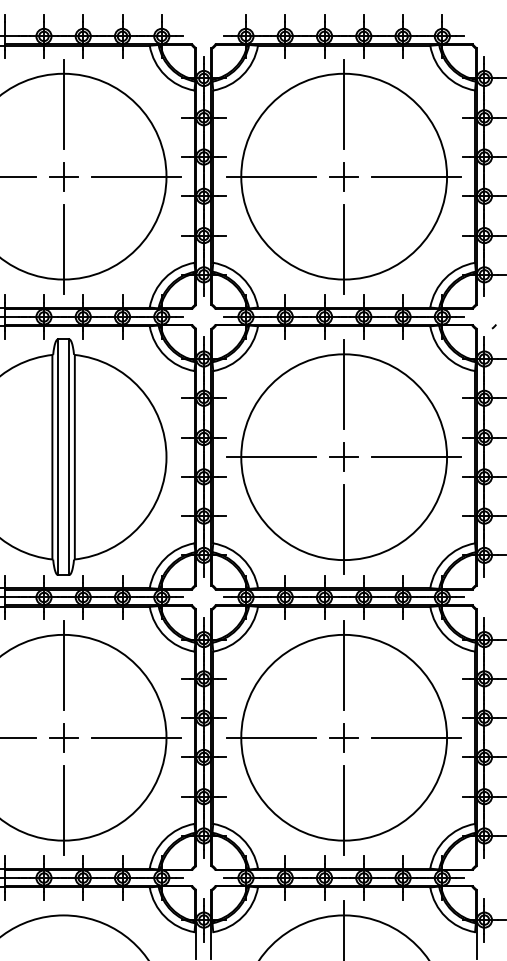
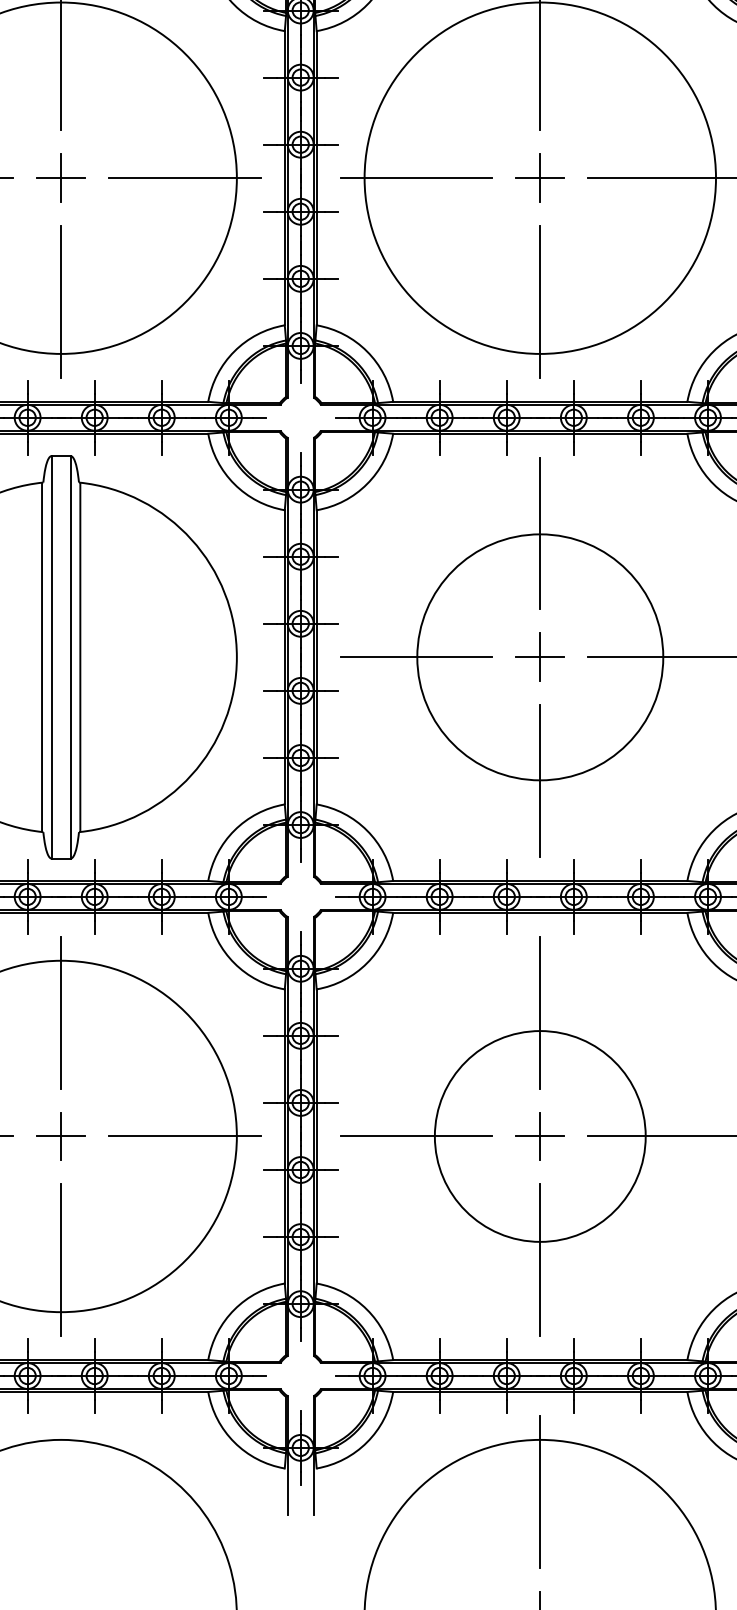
circle: (344, 457) -> (540, 657), size x0.7
circle: (344, 737) -> (540, 1136), size x0.6

